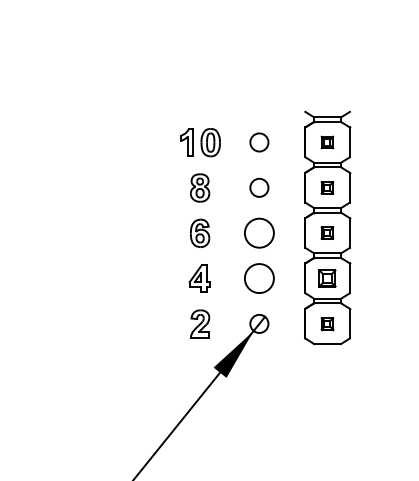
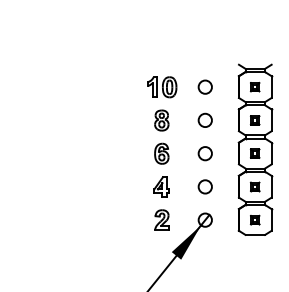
circle: (259, 233) -> (205, 153), size x0.62
circle: (259, 278) -> (205, 186), size x0.62
part: (327, 278) -> (255, 186), size x0.71

